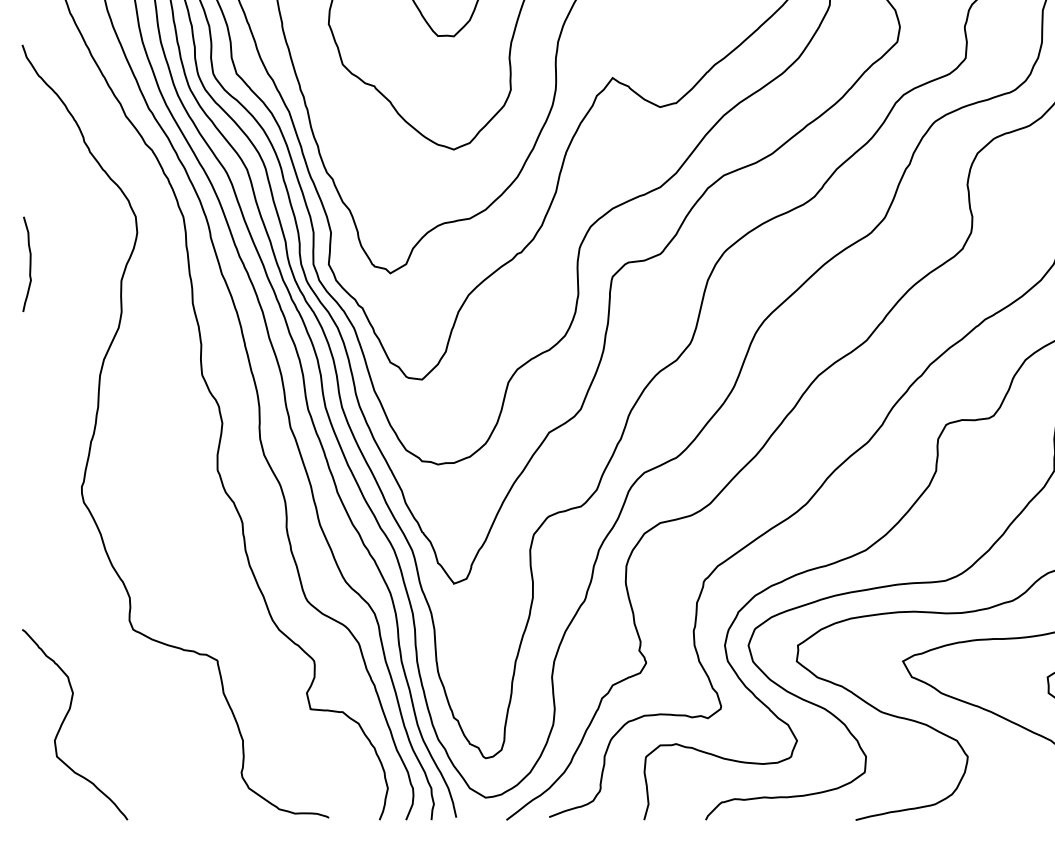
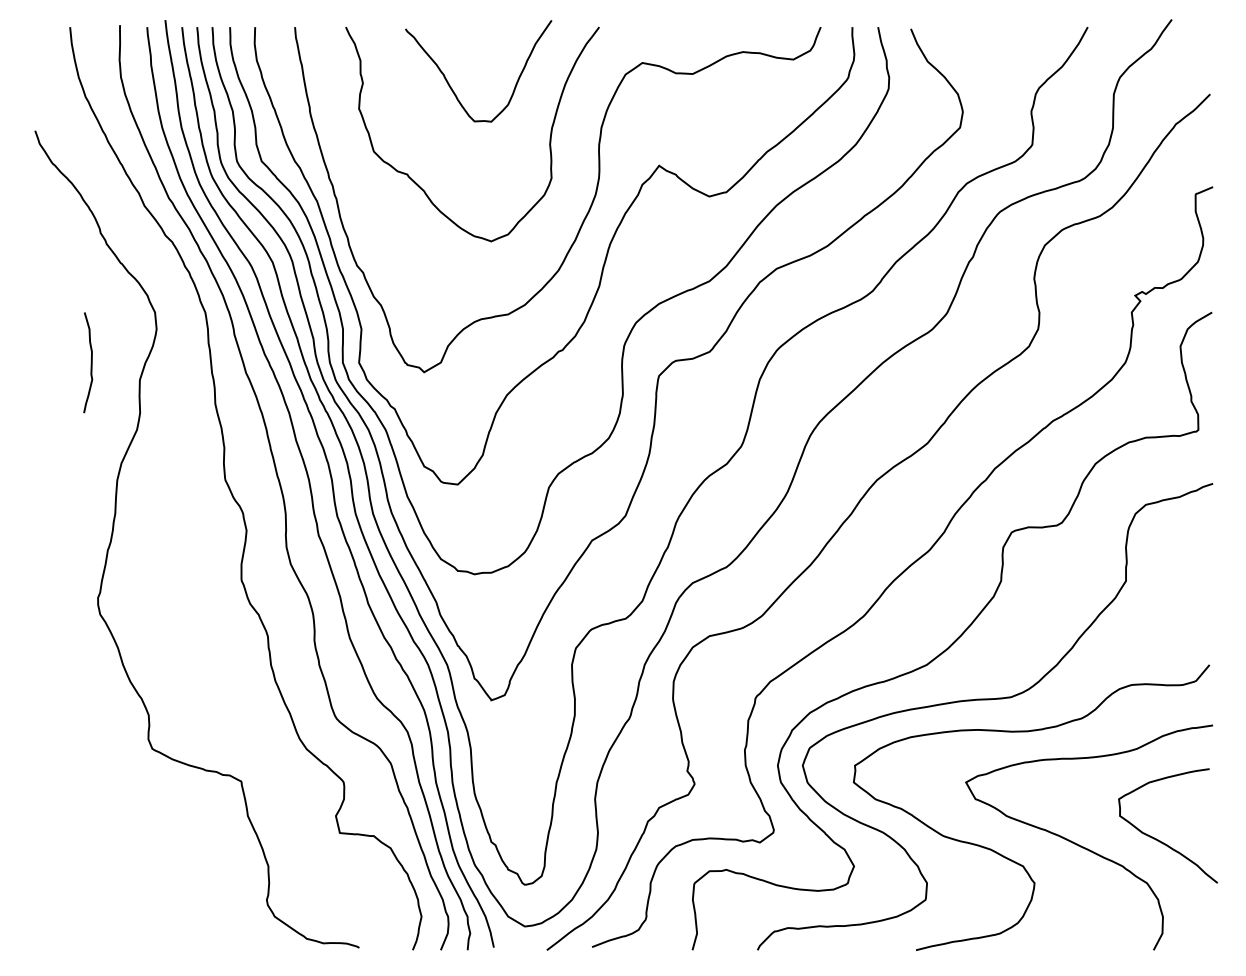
curve: (29, 264) -> (90, 362), moved
curve: (65, 720) -> (80, 844), removed

